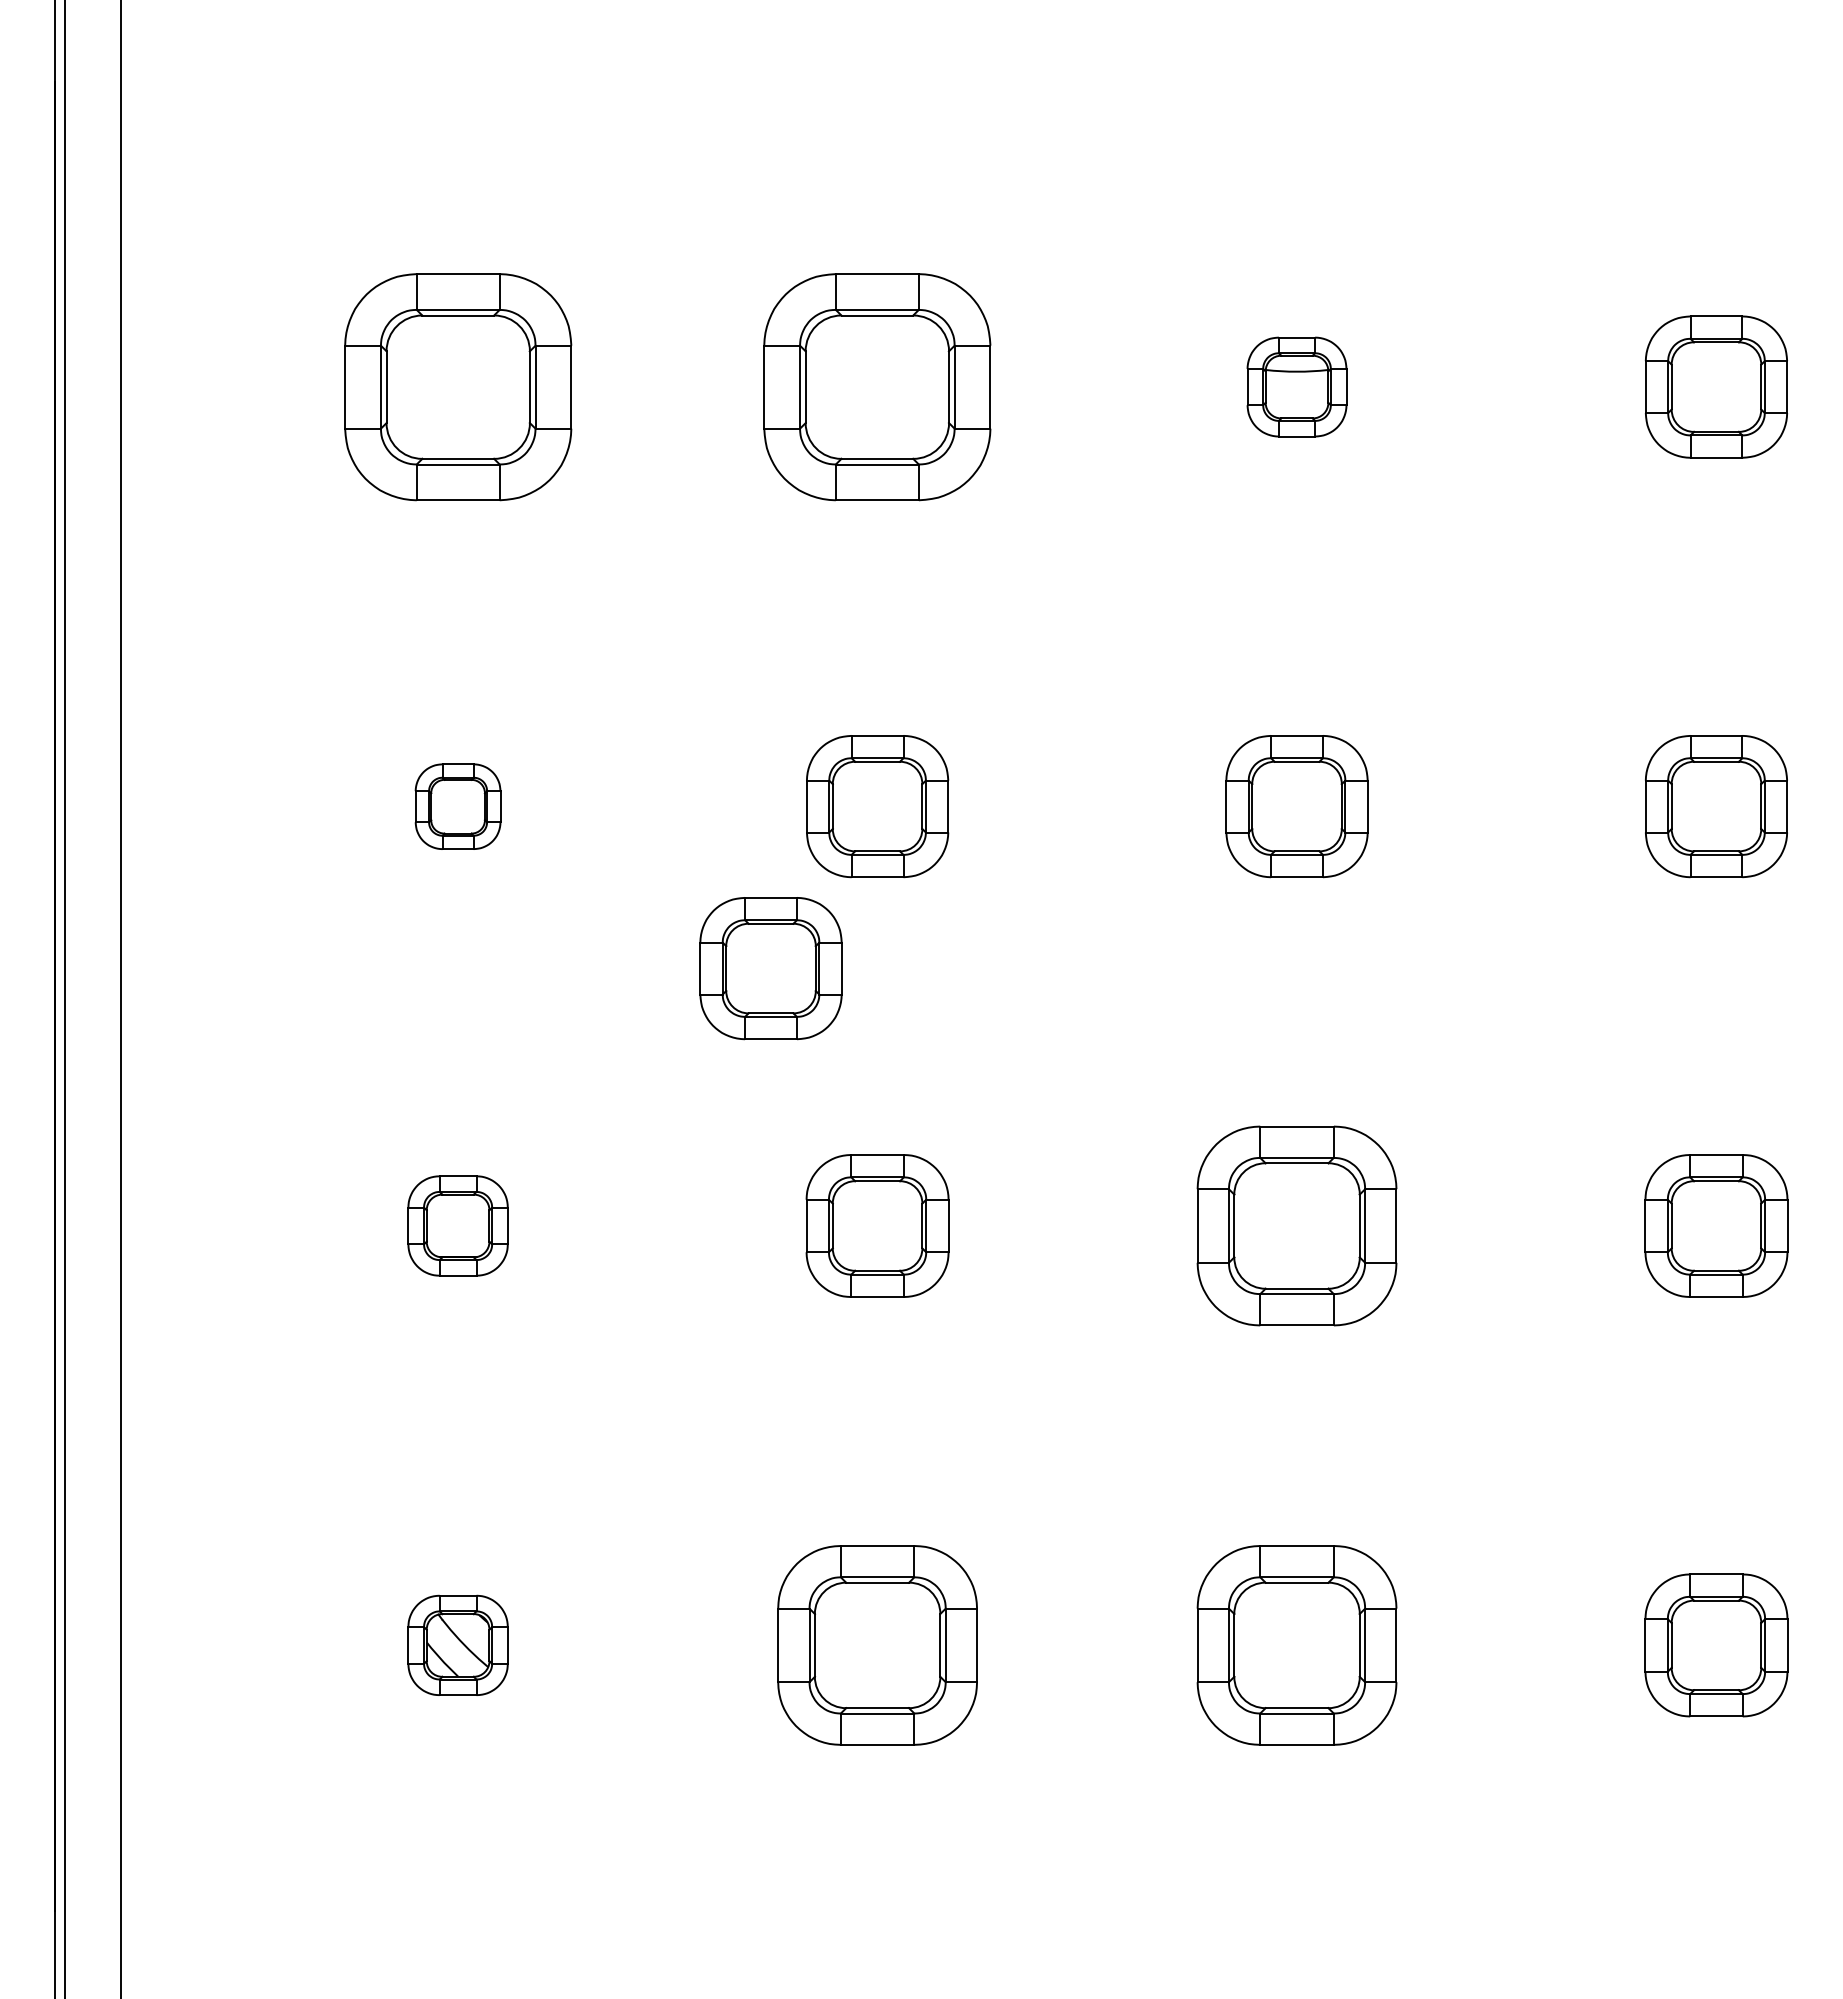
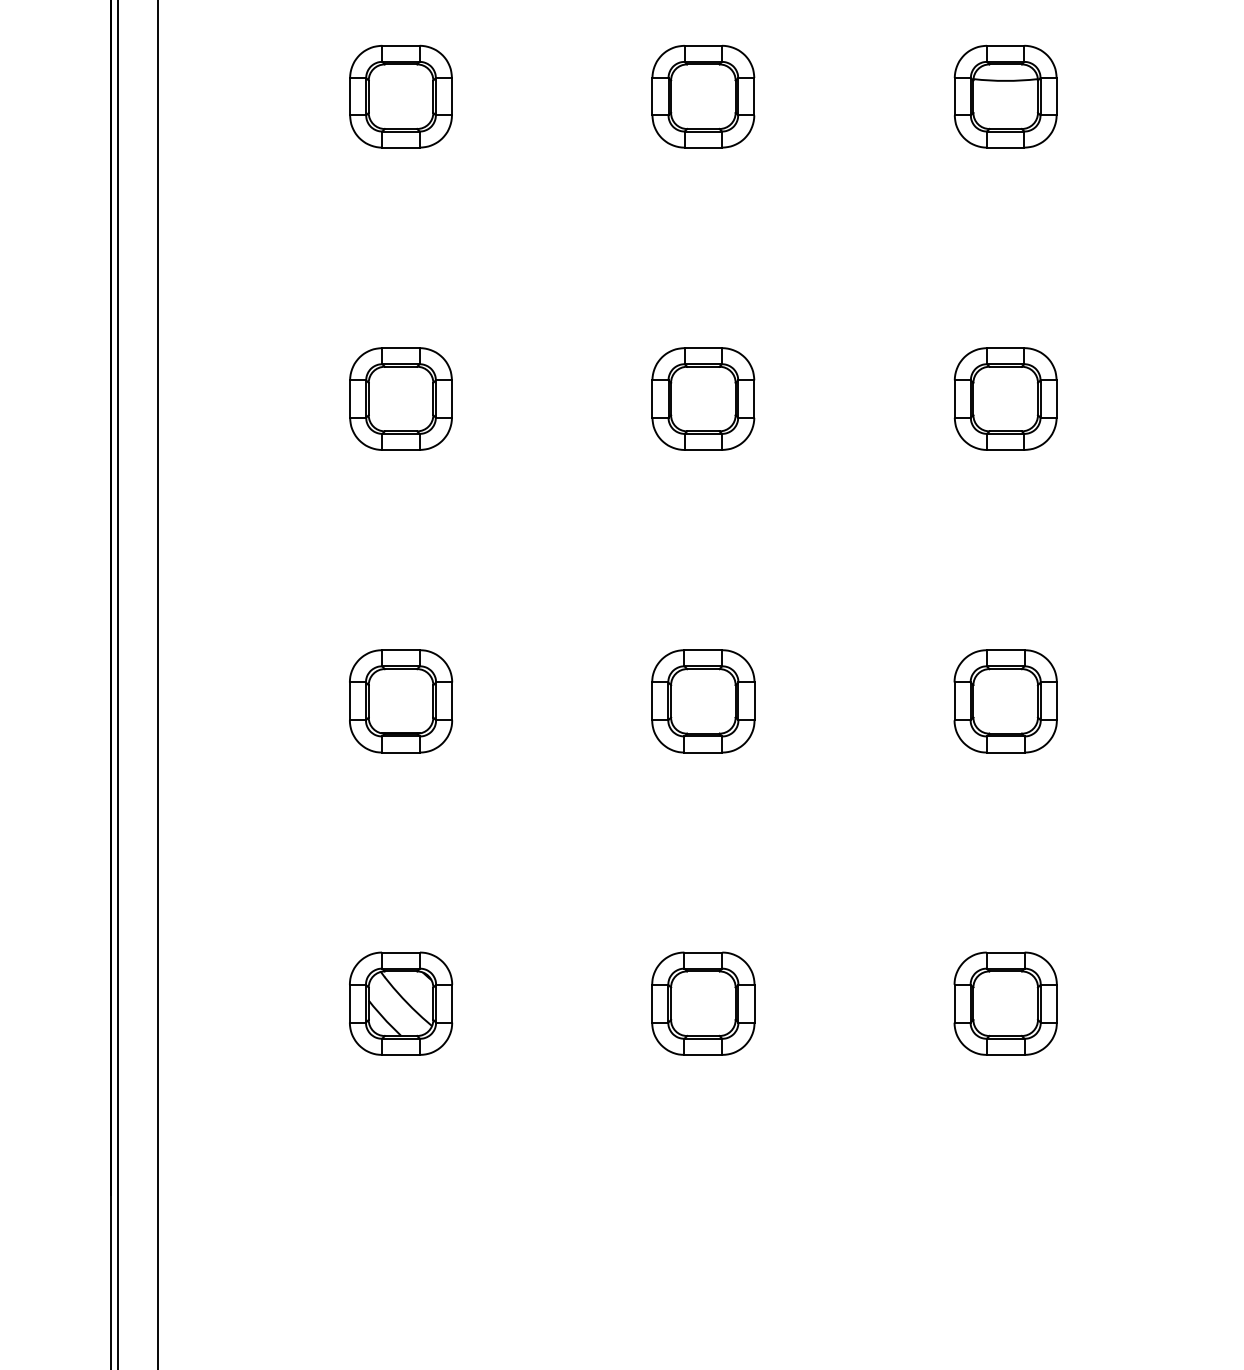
part: (457, 386) -> (400, 96), size x0.62
part: (877, 386) -> (703, 96), size x0.62
part: (1296, 386) -> (1005, 96), size x1.43
part: (457, 806) -> (400, 399), size x1.67
part: (770, 968) -> (626, 515), removed
part: (457, 1225) -> (400, 701), size x1.43
part: (1296, 1225) -> (1005, 701), size x0.71
part: (457, 1645) -> (400, 1003), size x1.43
part: (877, 1645) -> (703, 1003), size x0.71
part: (1296, 1645) -> (1005, 1003), size x0.71

